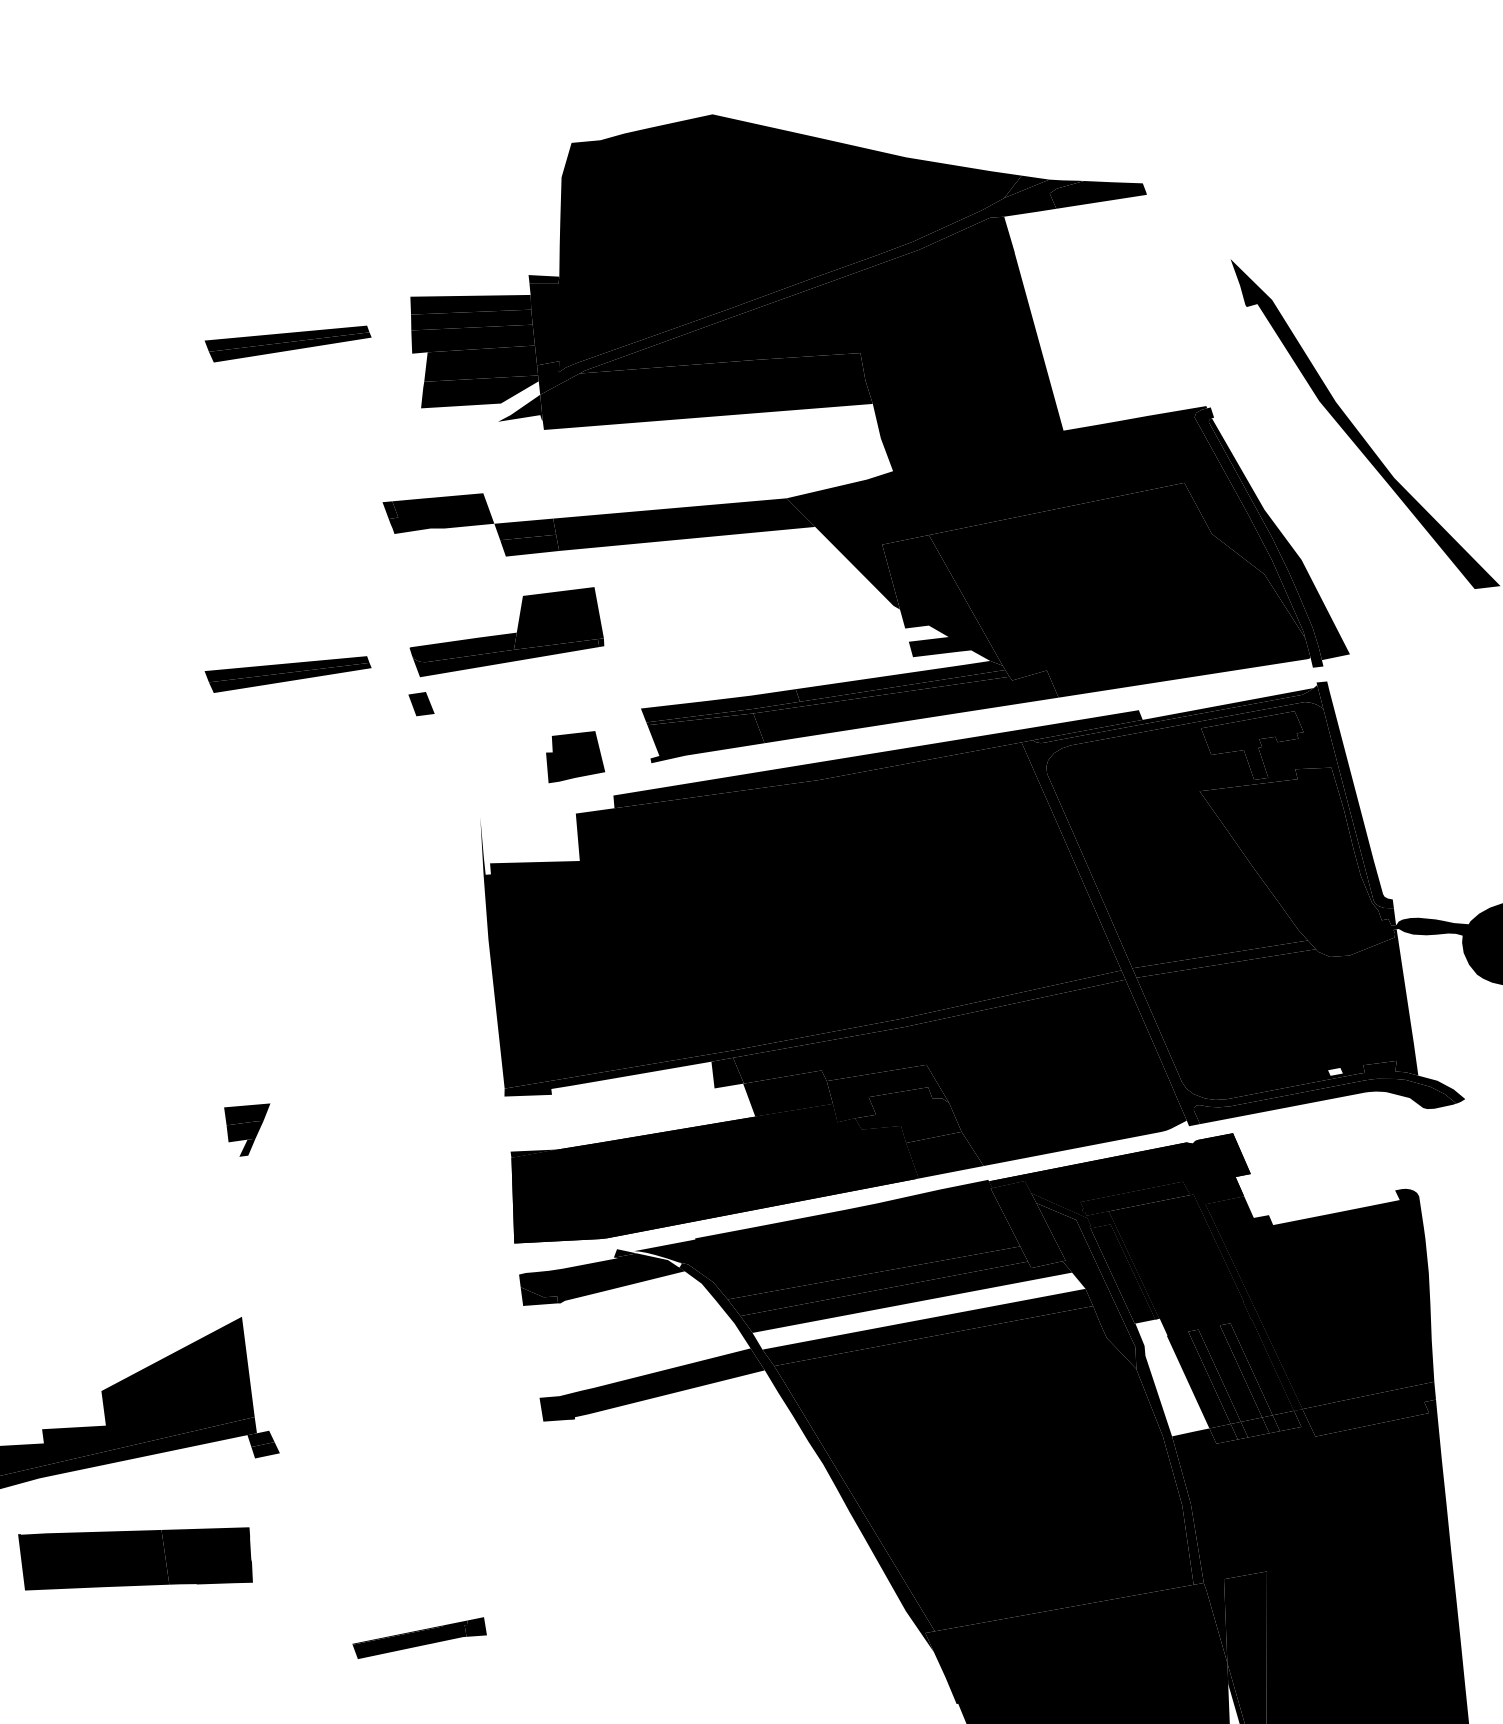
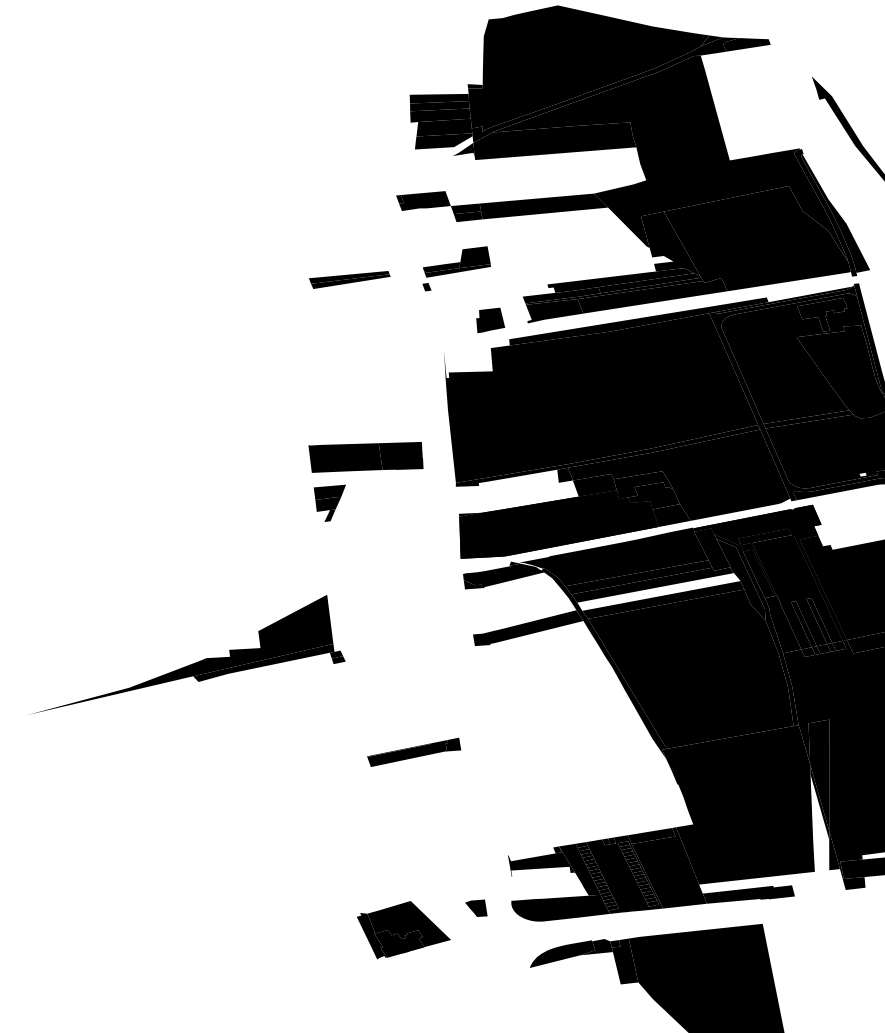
part: (287, 343) -> (349, 117), removed
part: (505, 651) -> (456, 268), size x0.71
fill: (840, 675) -> (620, 280), added
part: (246, 1128) -> (329, 502), size x1.43
fill: (1173, 1377) -> (783, 624), added
part: (134, 1559) -> (365, 457), moved
part: (420, 1636) -> (414, 751), size x1.43

